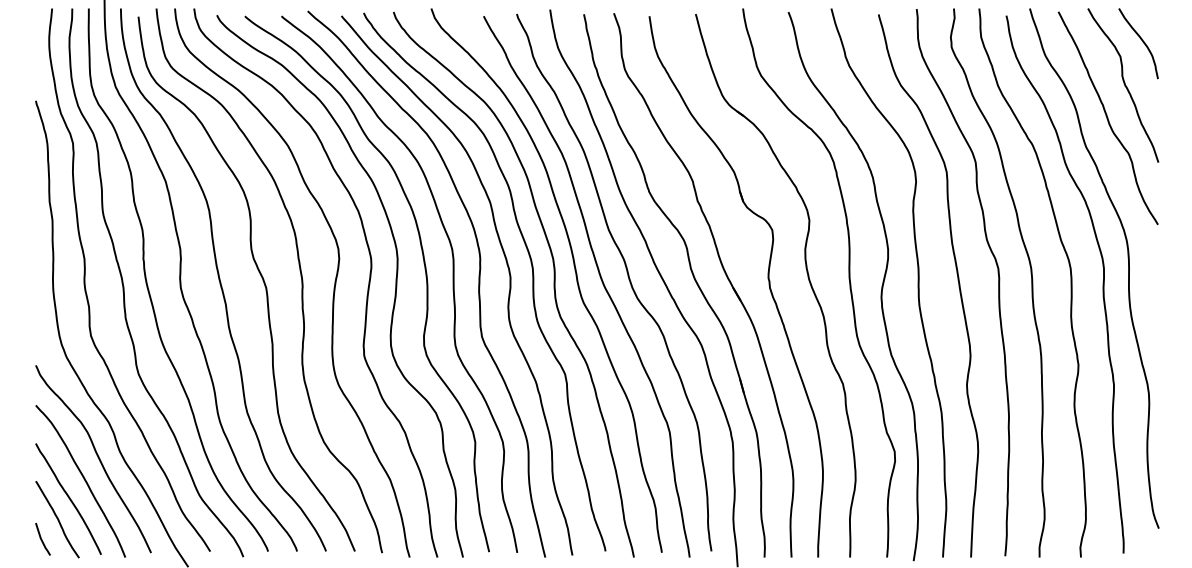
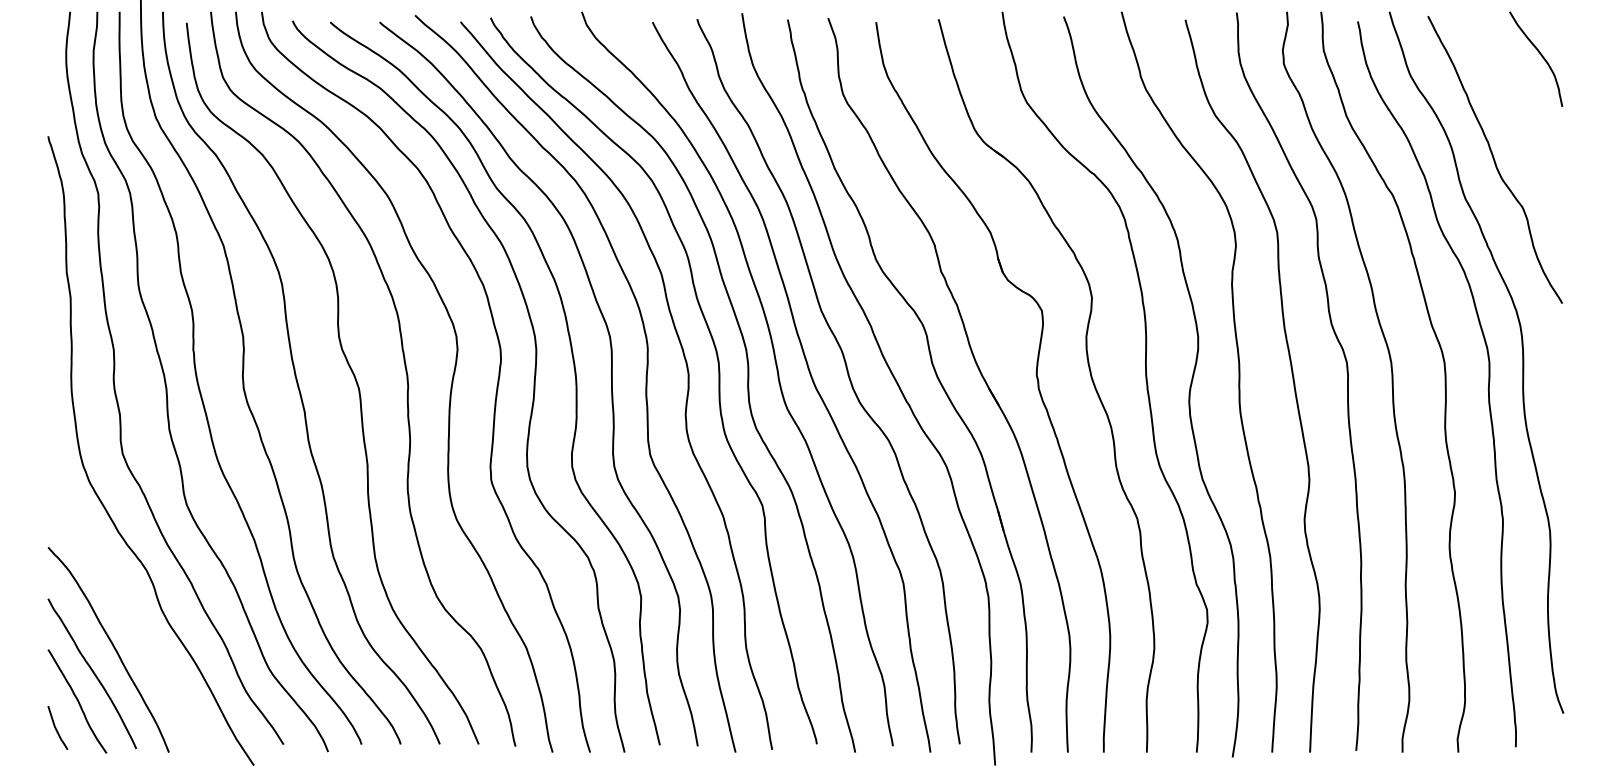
curve: (1124, 84) -> (1516, 114), removed
curve: (97, 457) -> (131, 617), removed

